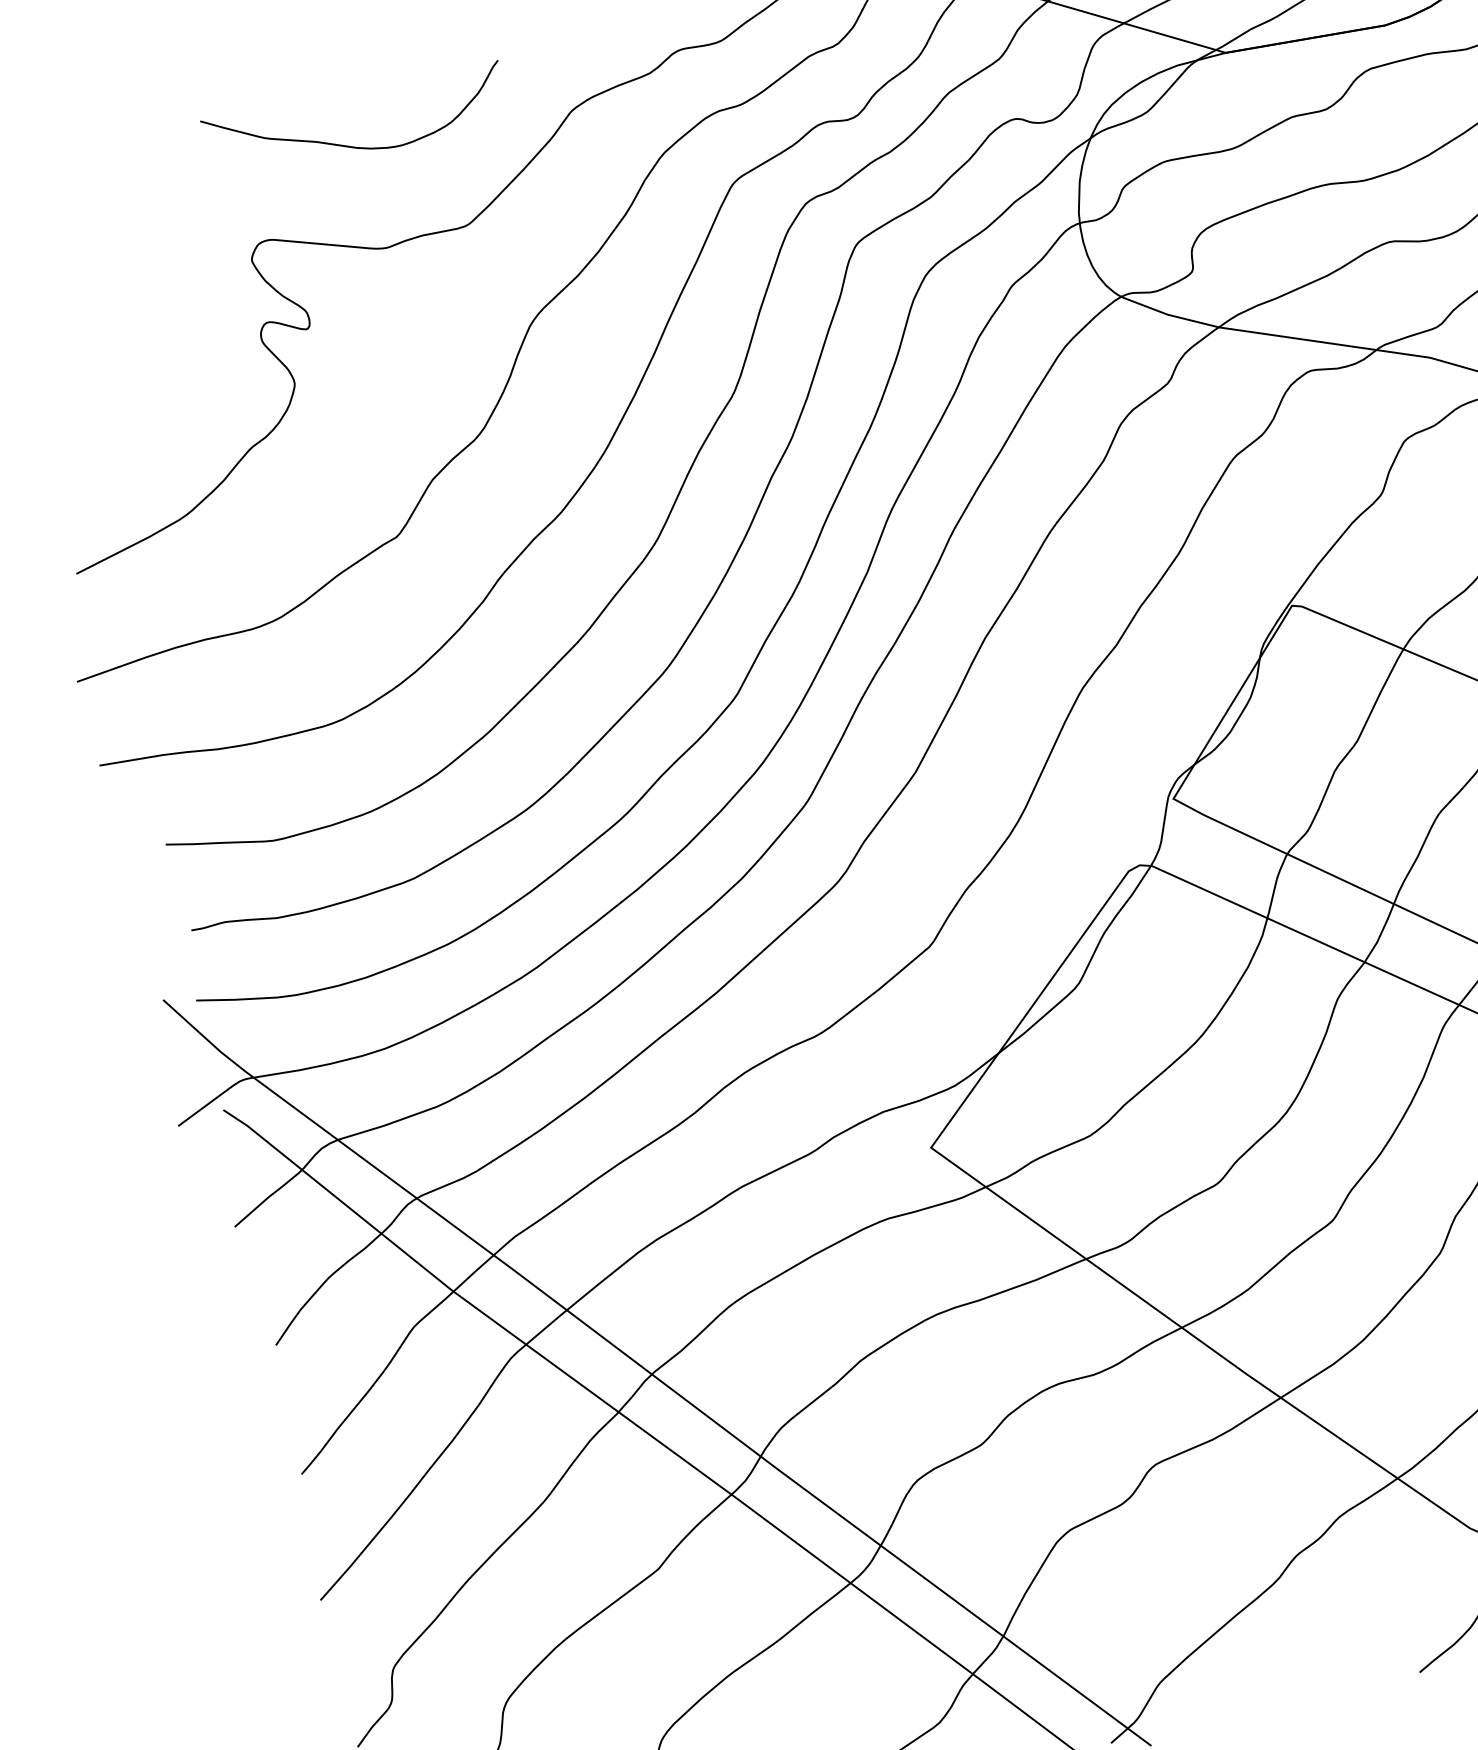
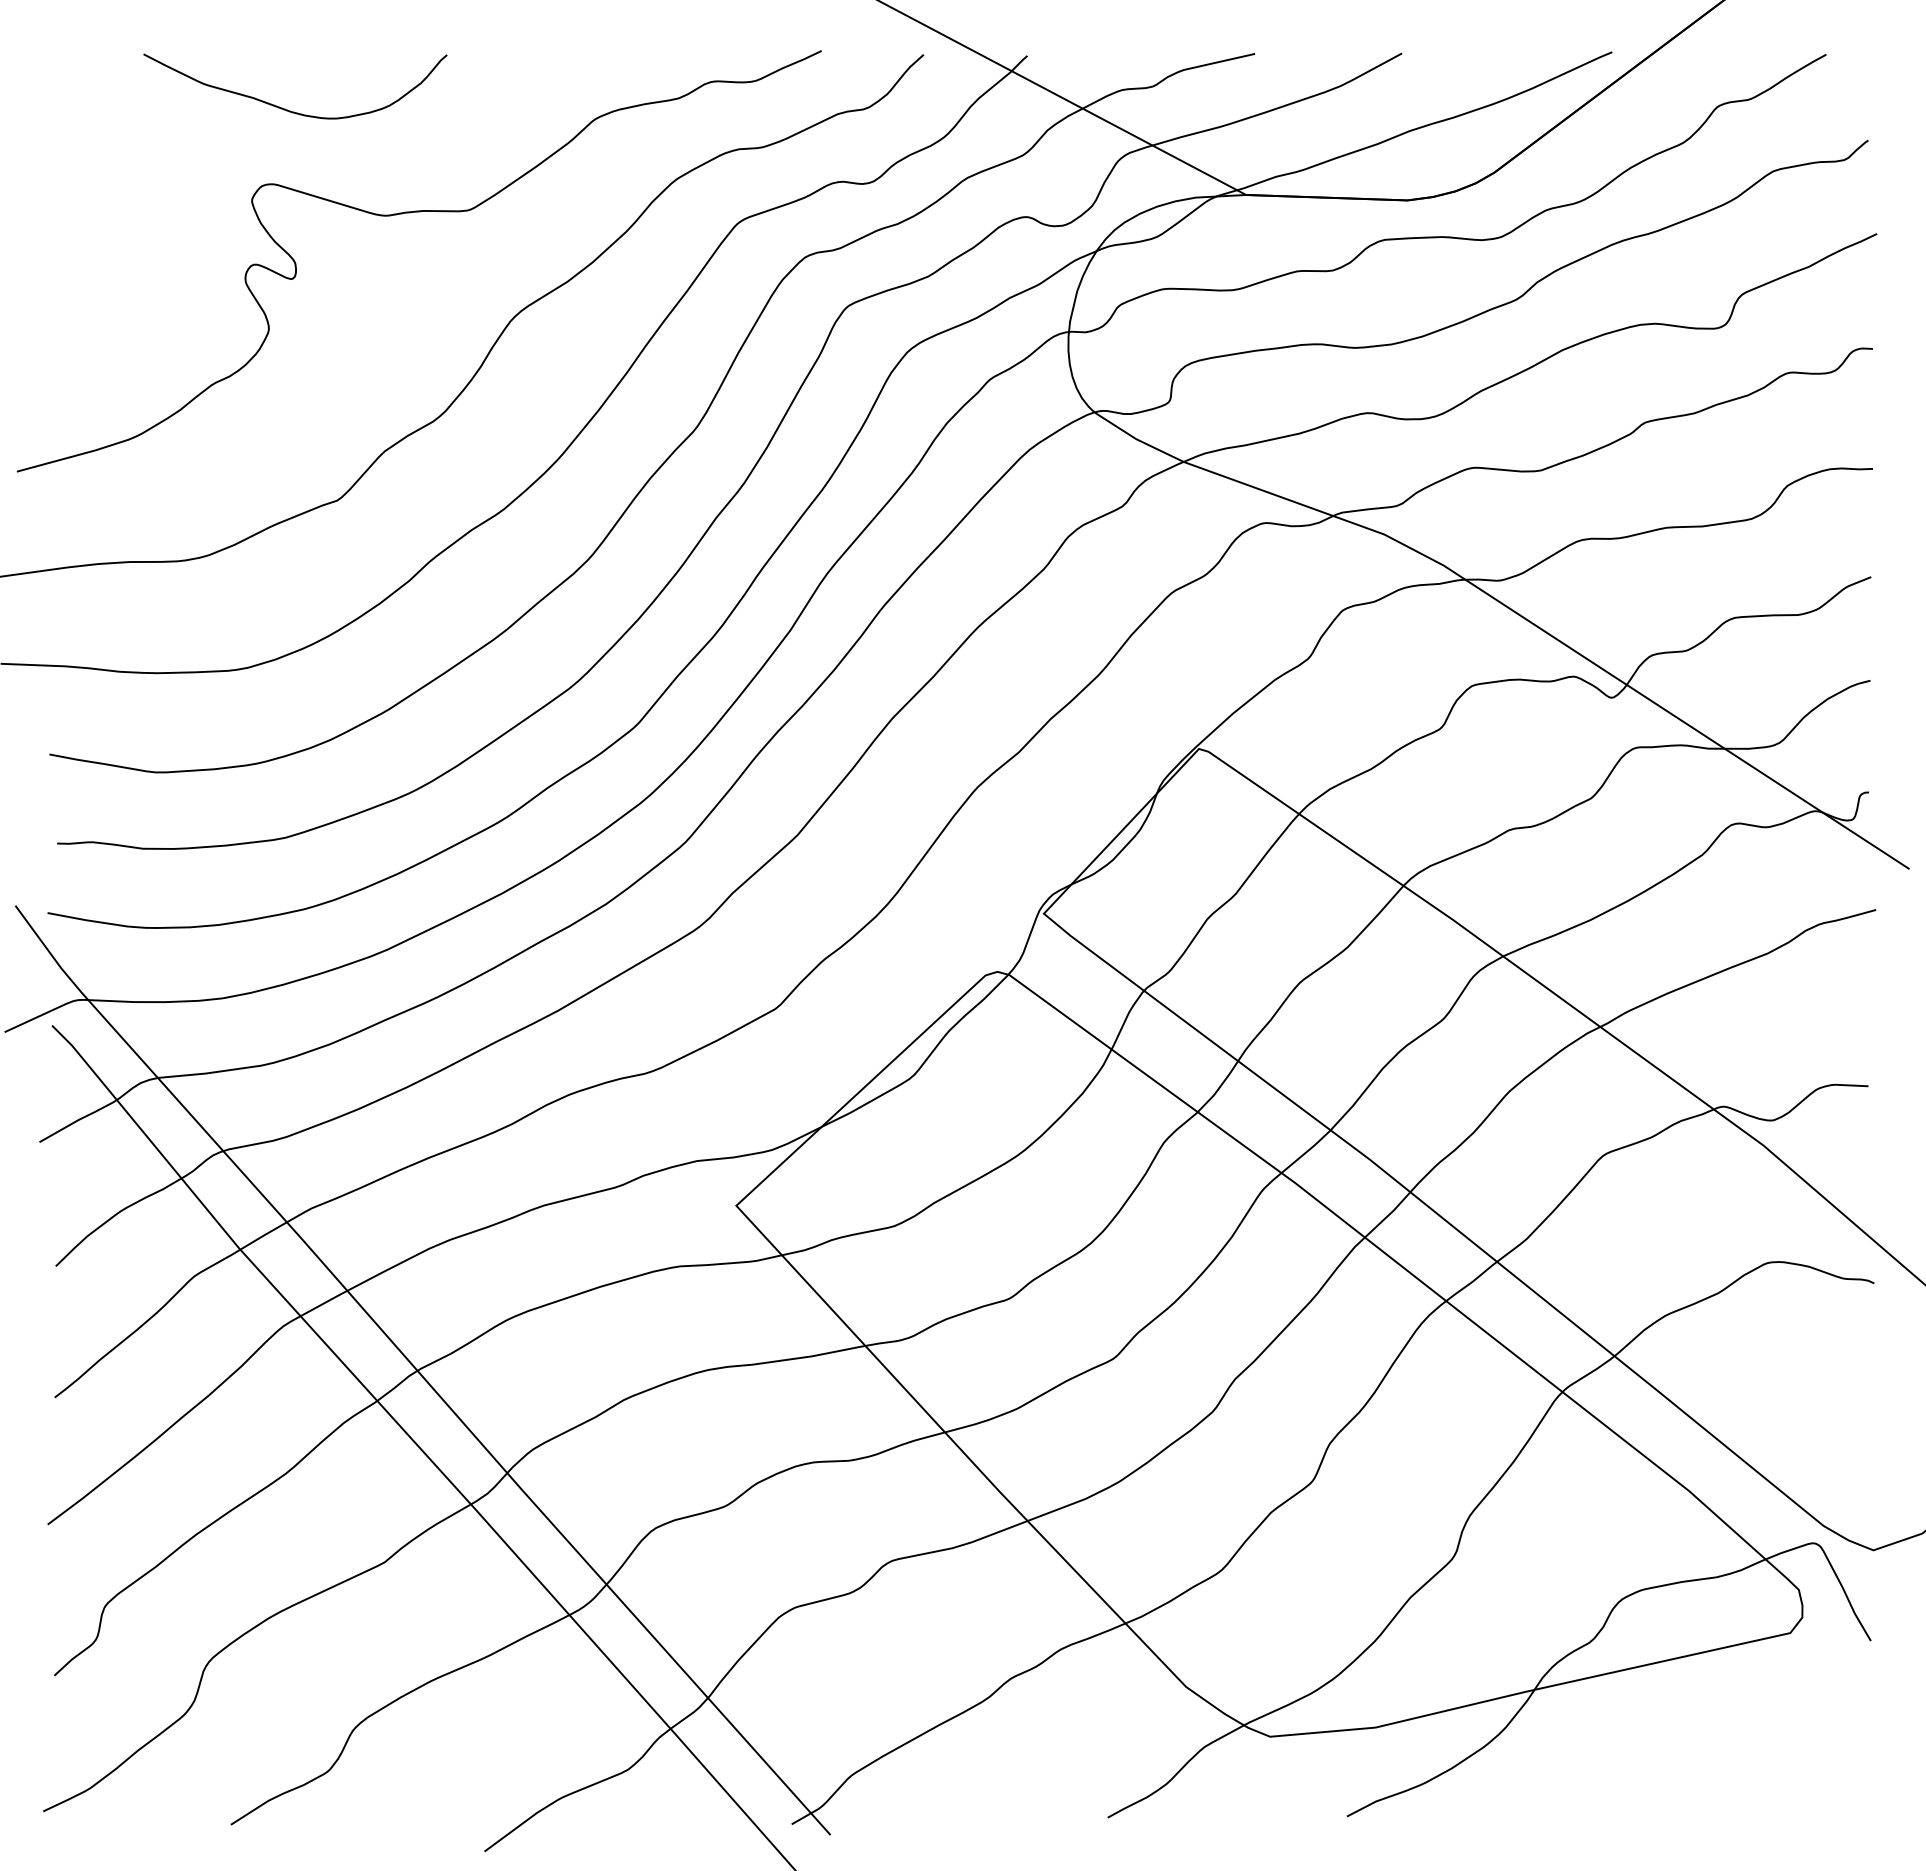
curve: (350, 145) -> (285, 108), moved

